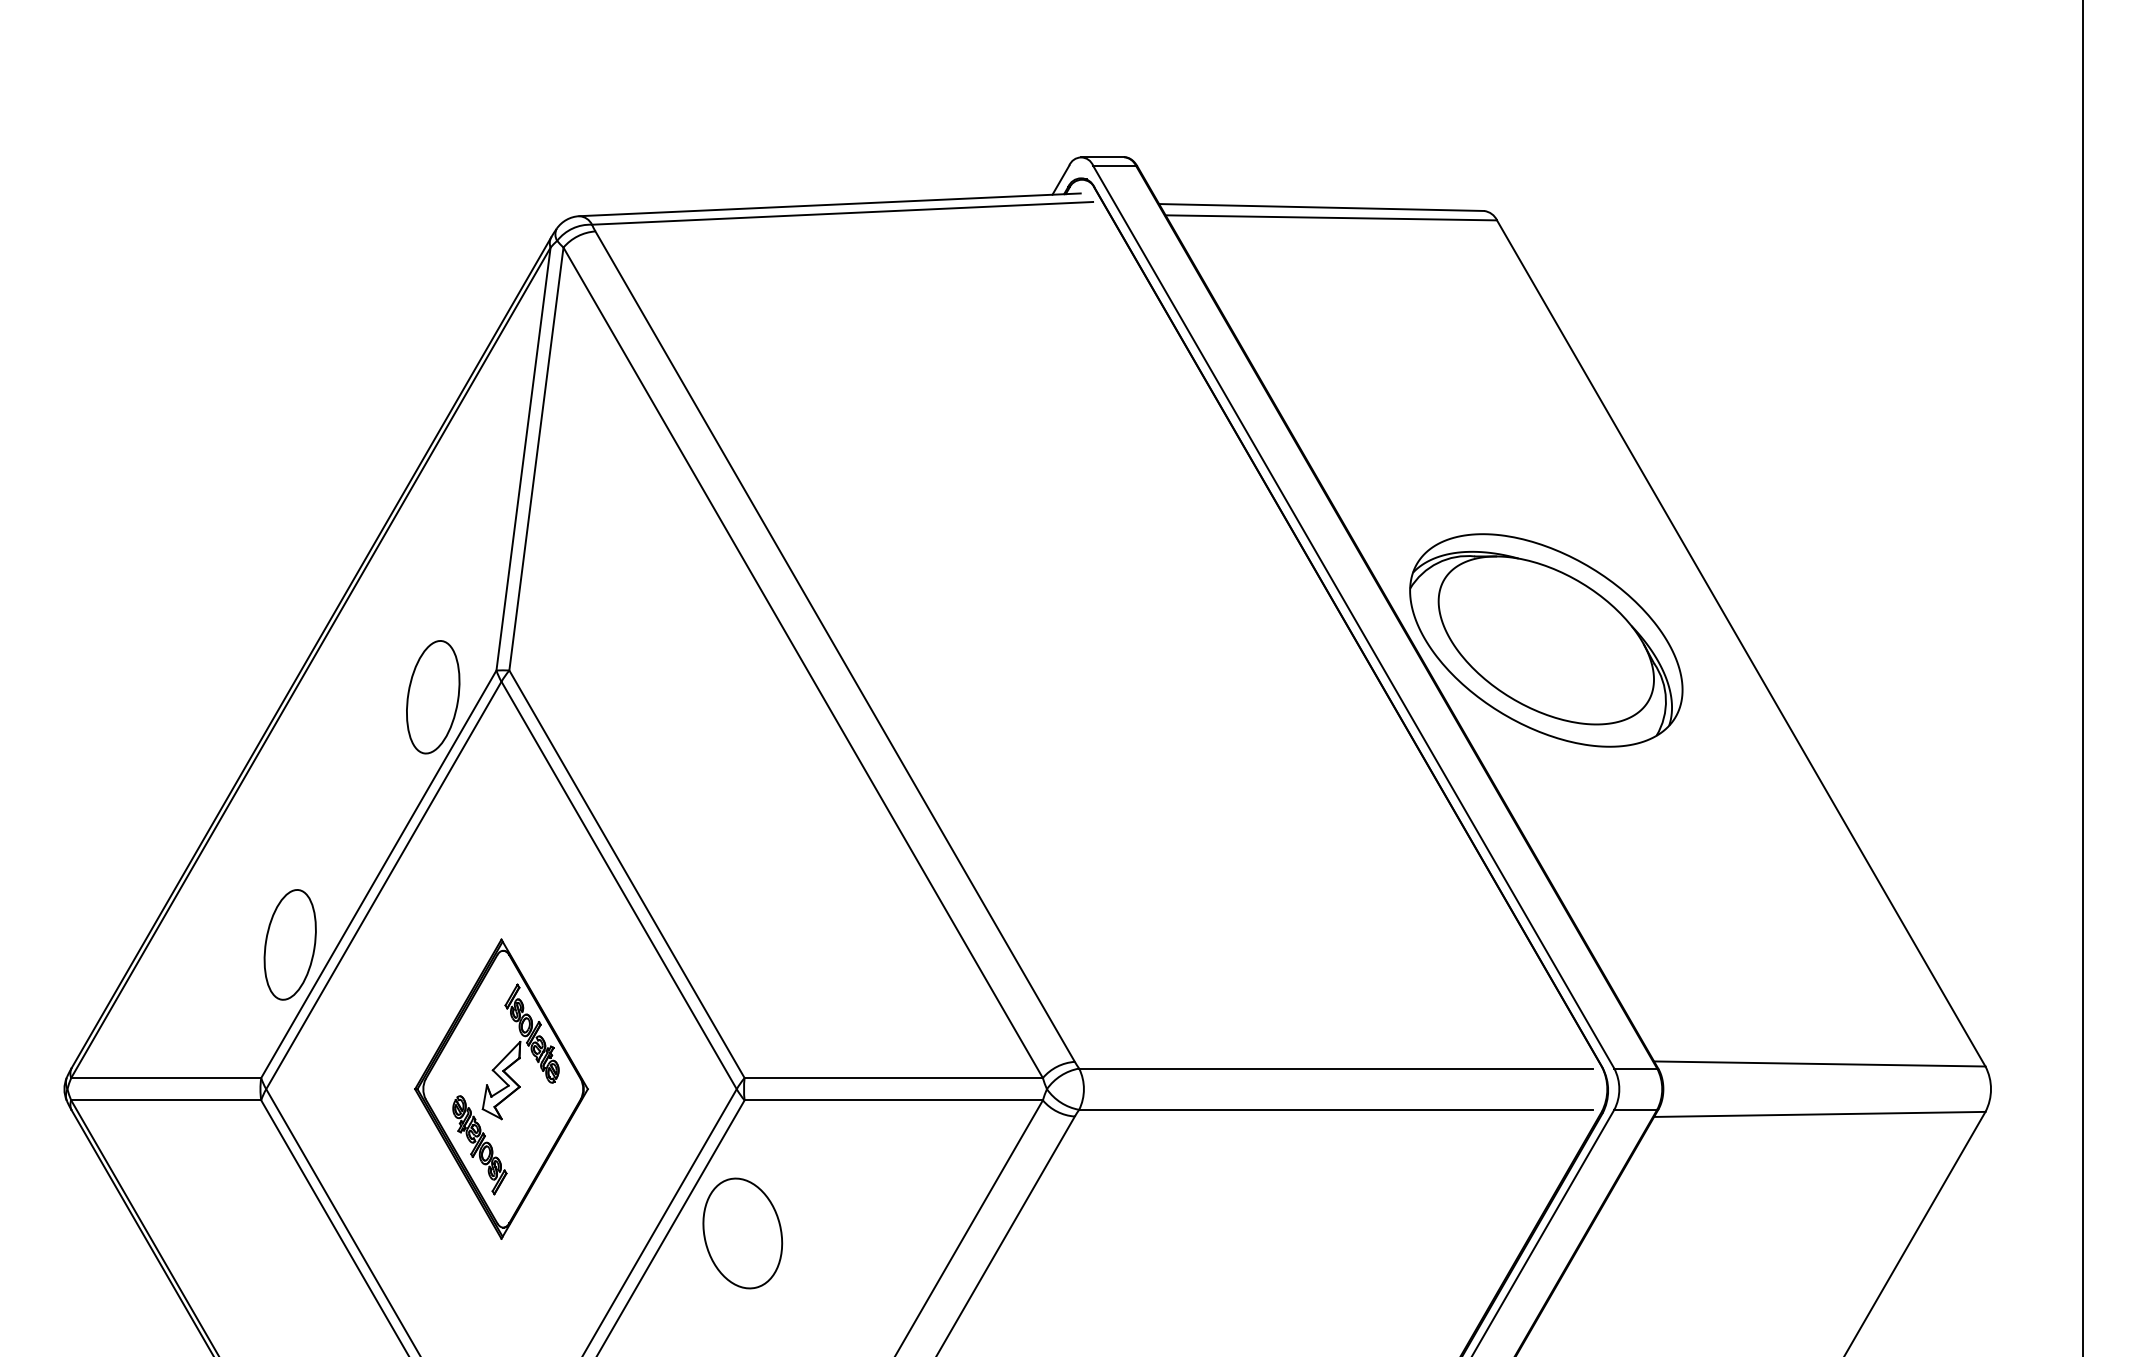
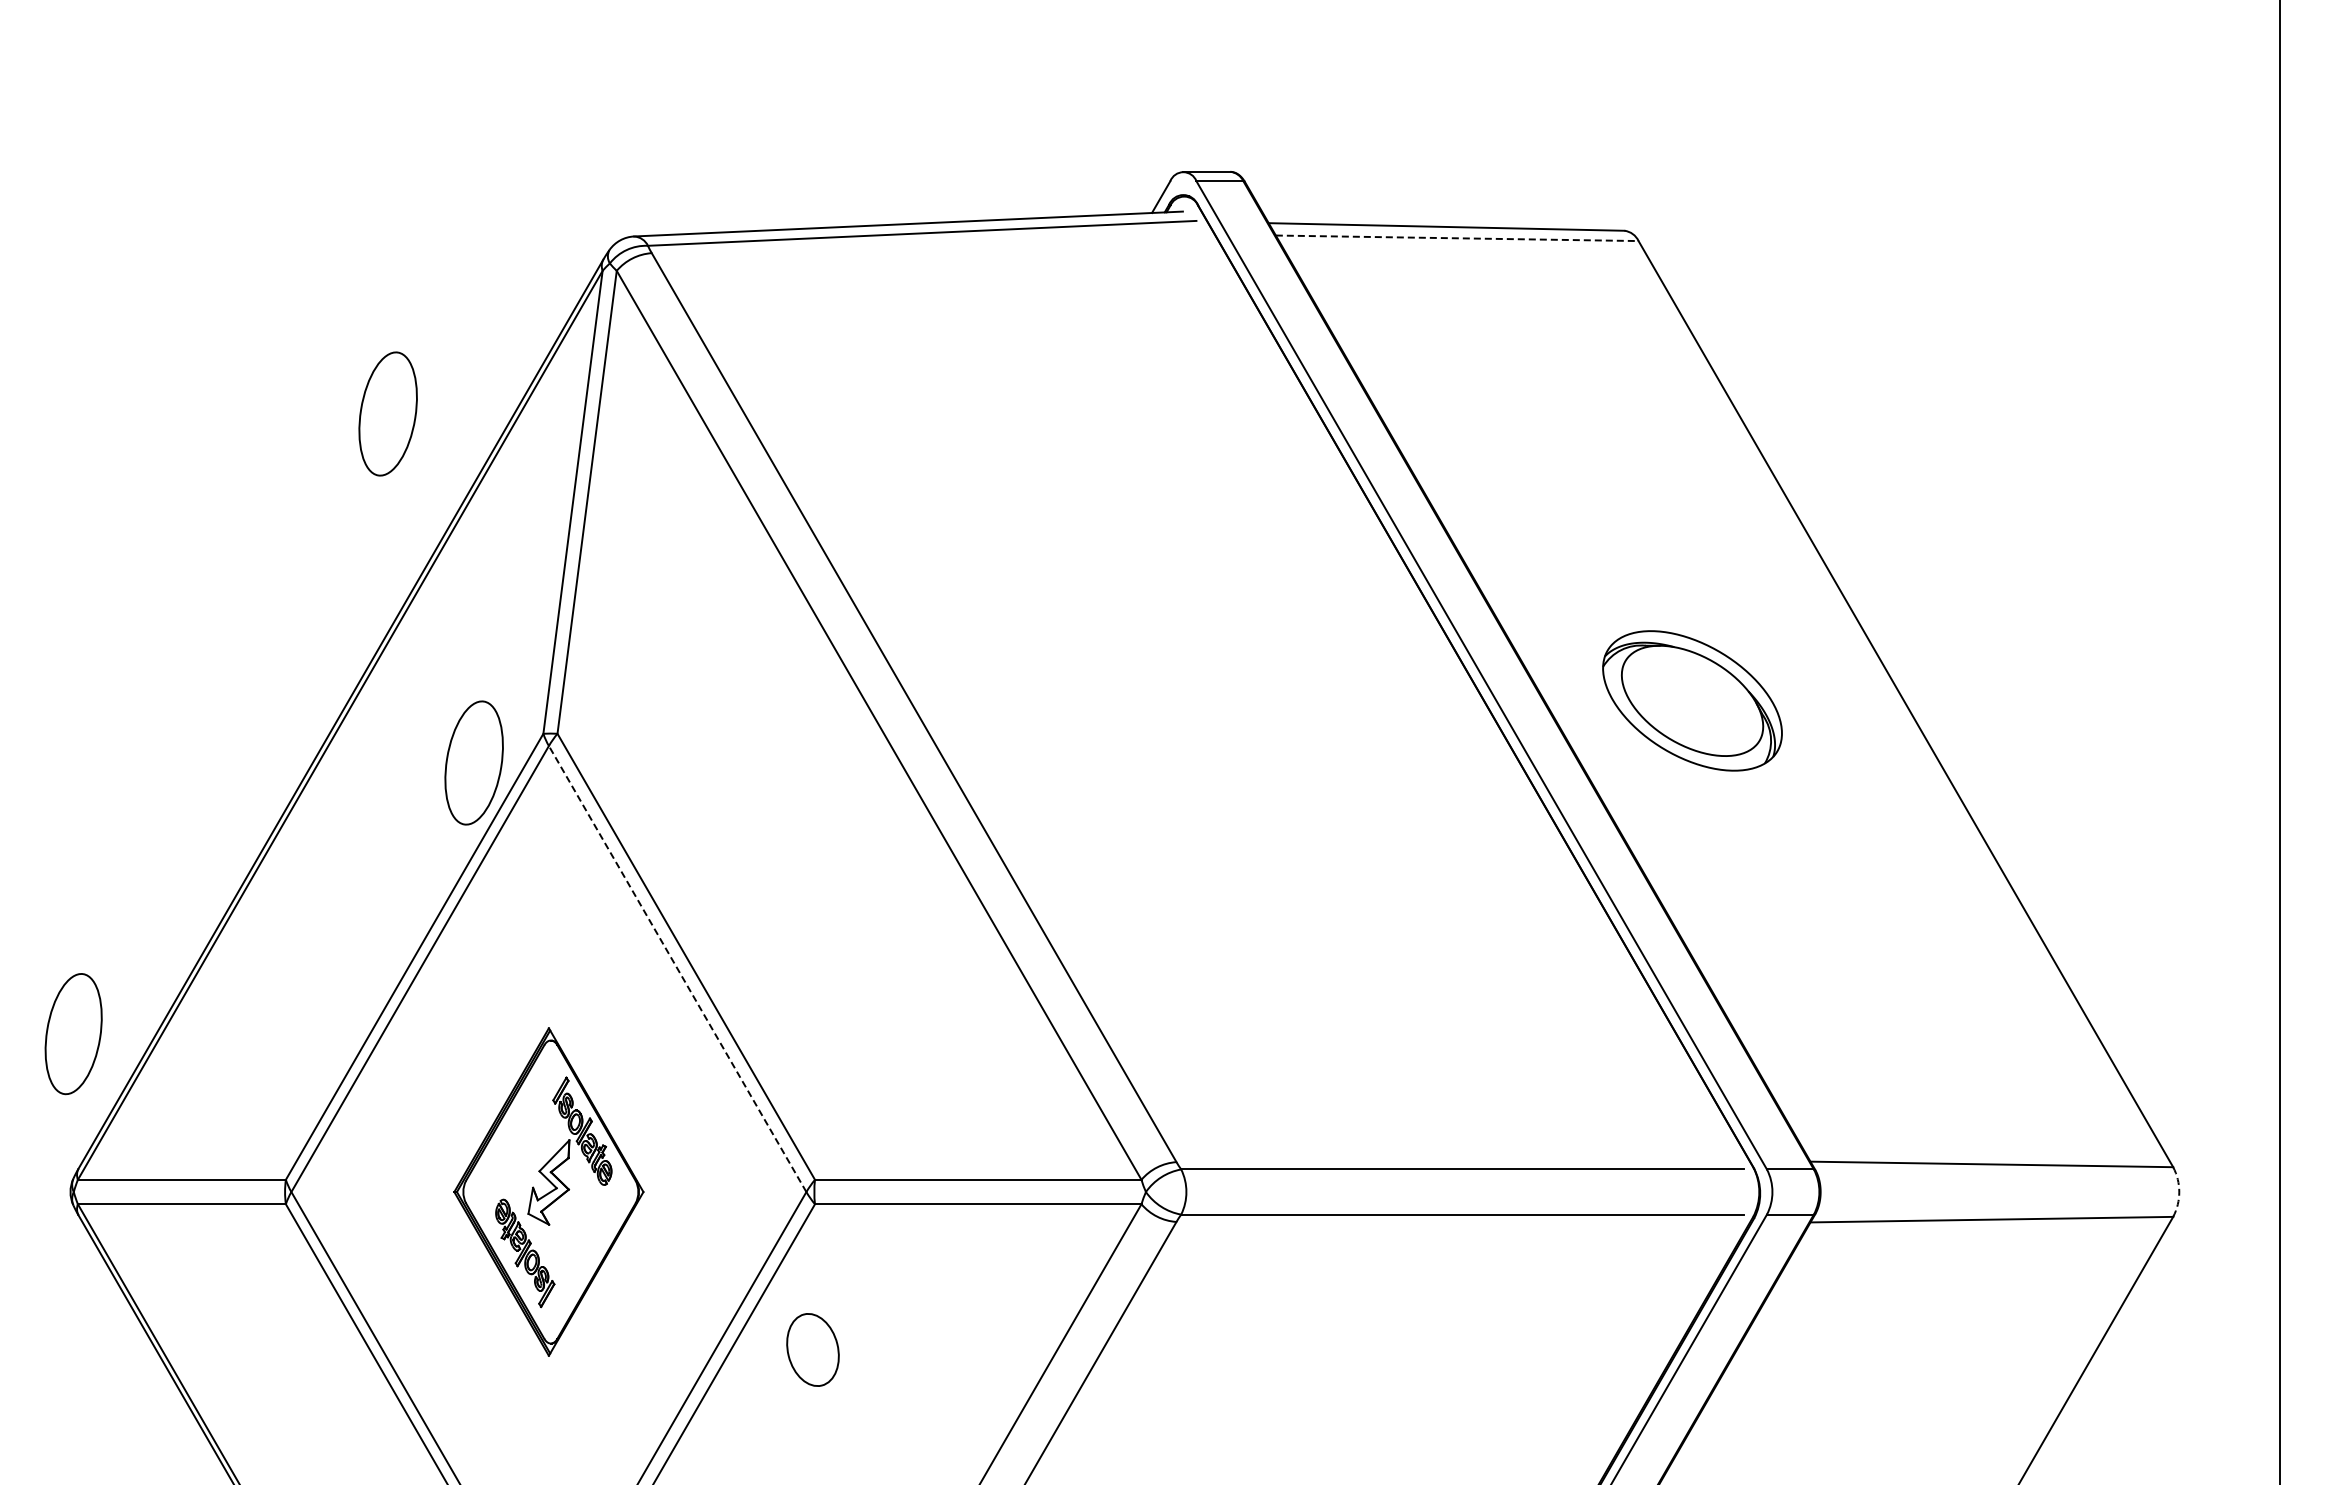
line: (1331, 218) -> (1457, 238), solid -> dashed
part: (354, 377) -> (387, 413), added
part: (1546, 640) -> (1692, 700), size x0.6
line: (618, 885) -> (677, 969), solid -> dashed
part: (290, 945) -> (73, 1034), moved
arc: (1991, 1089) -> (2179, 1192), solid -> dashed
part: (742, 1233) -> (812, 1349), size x0.6

